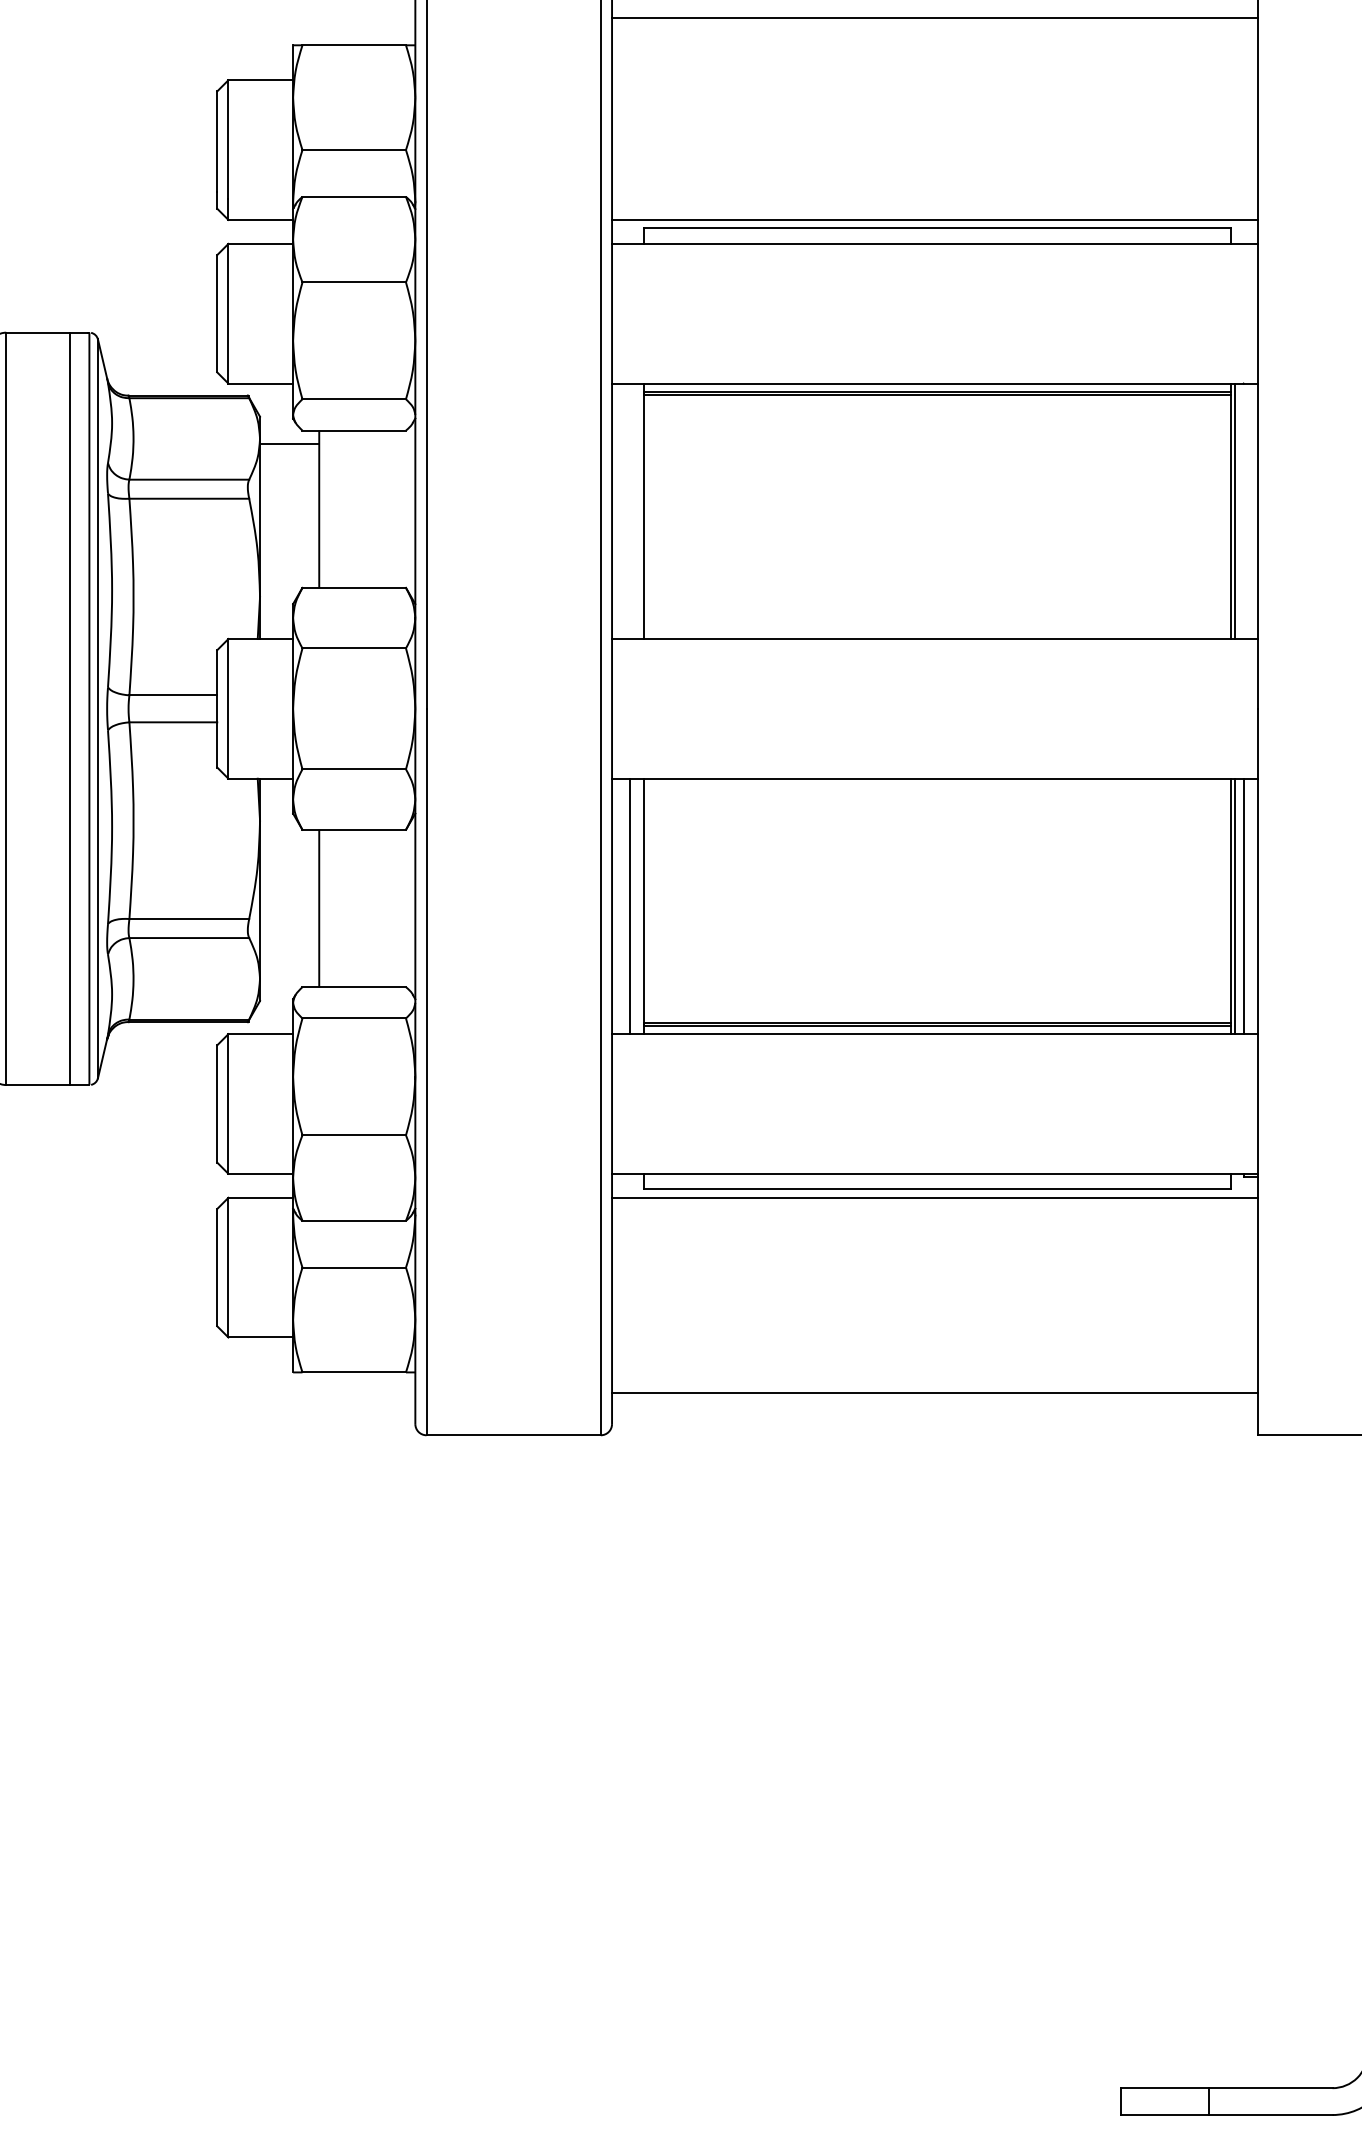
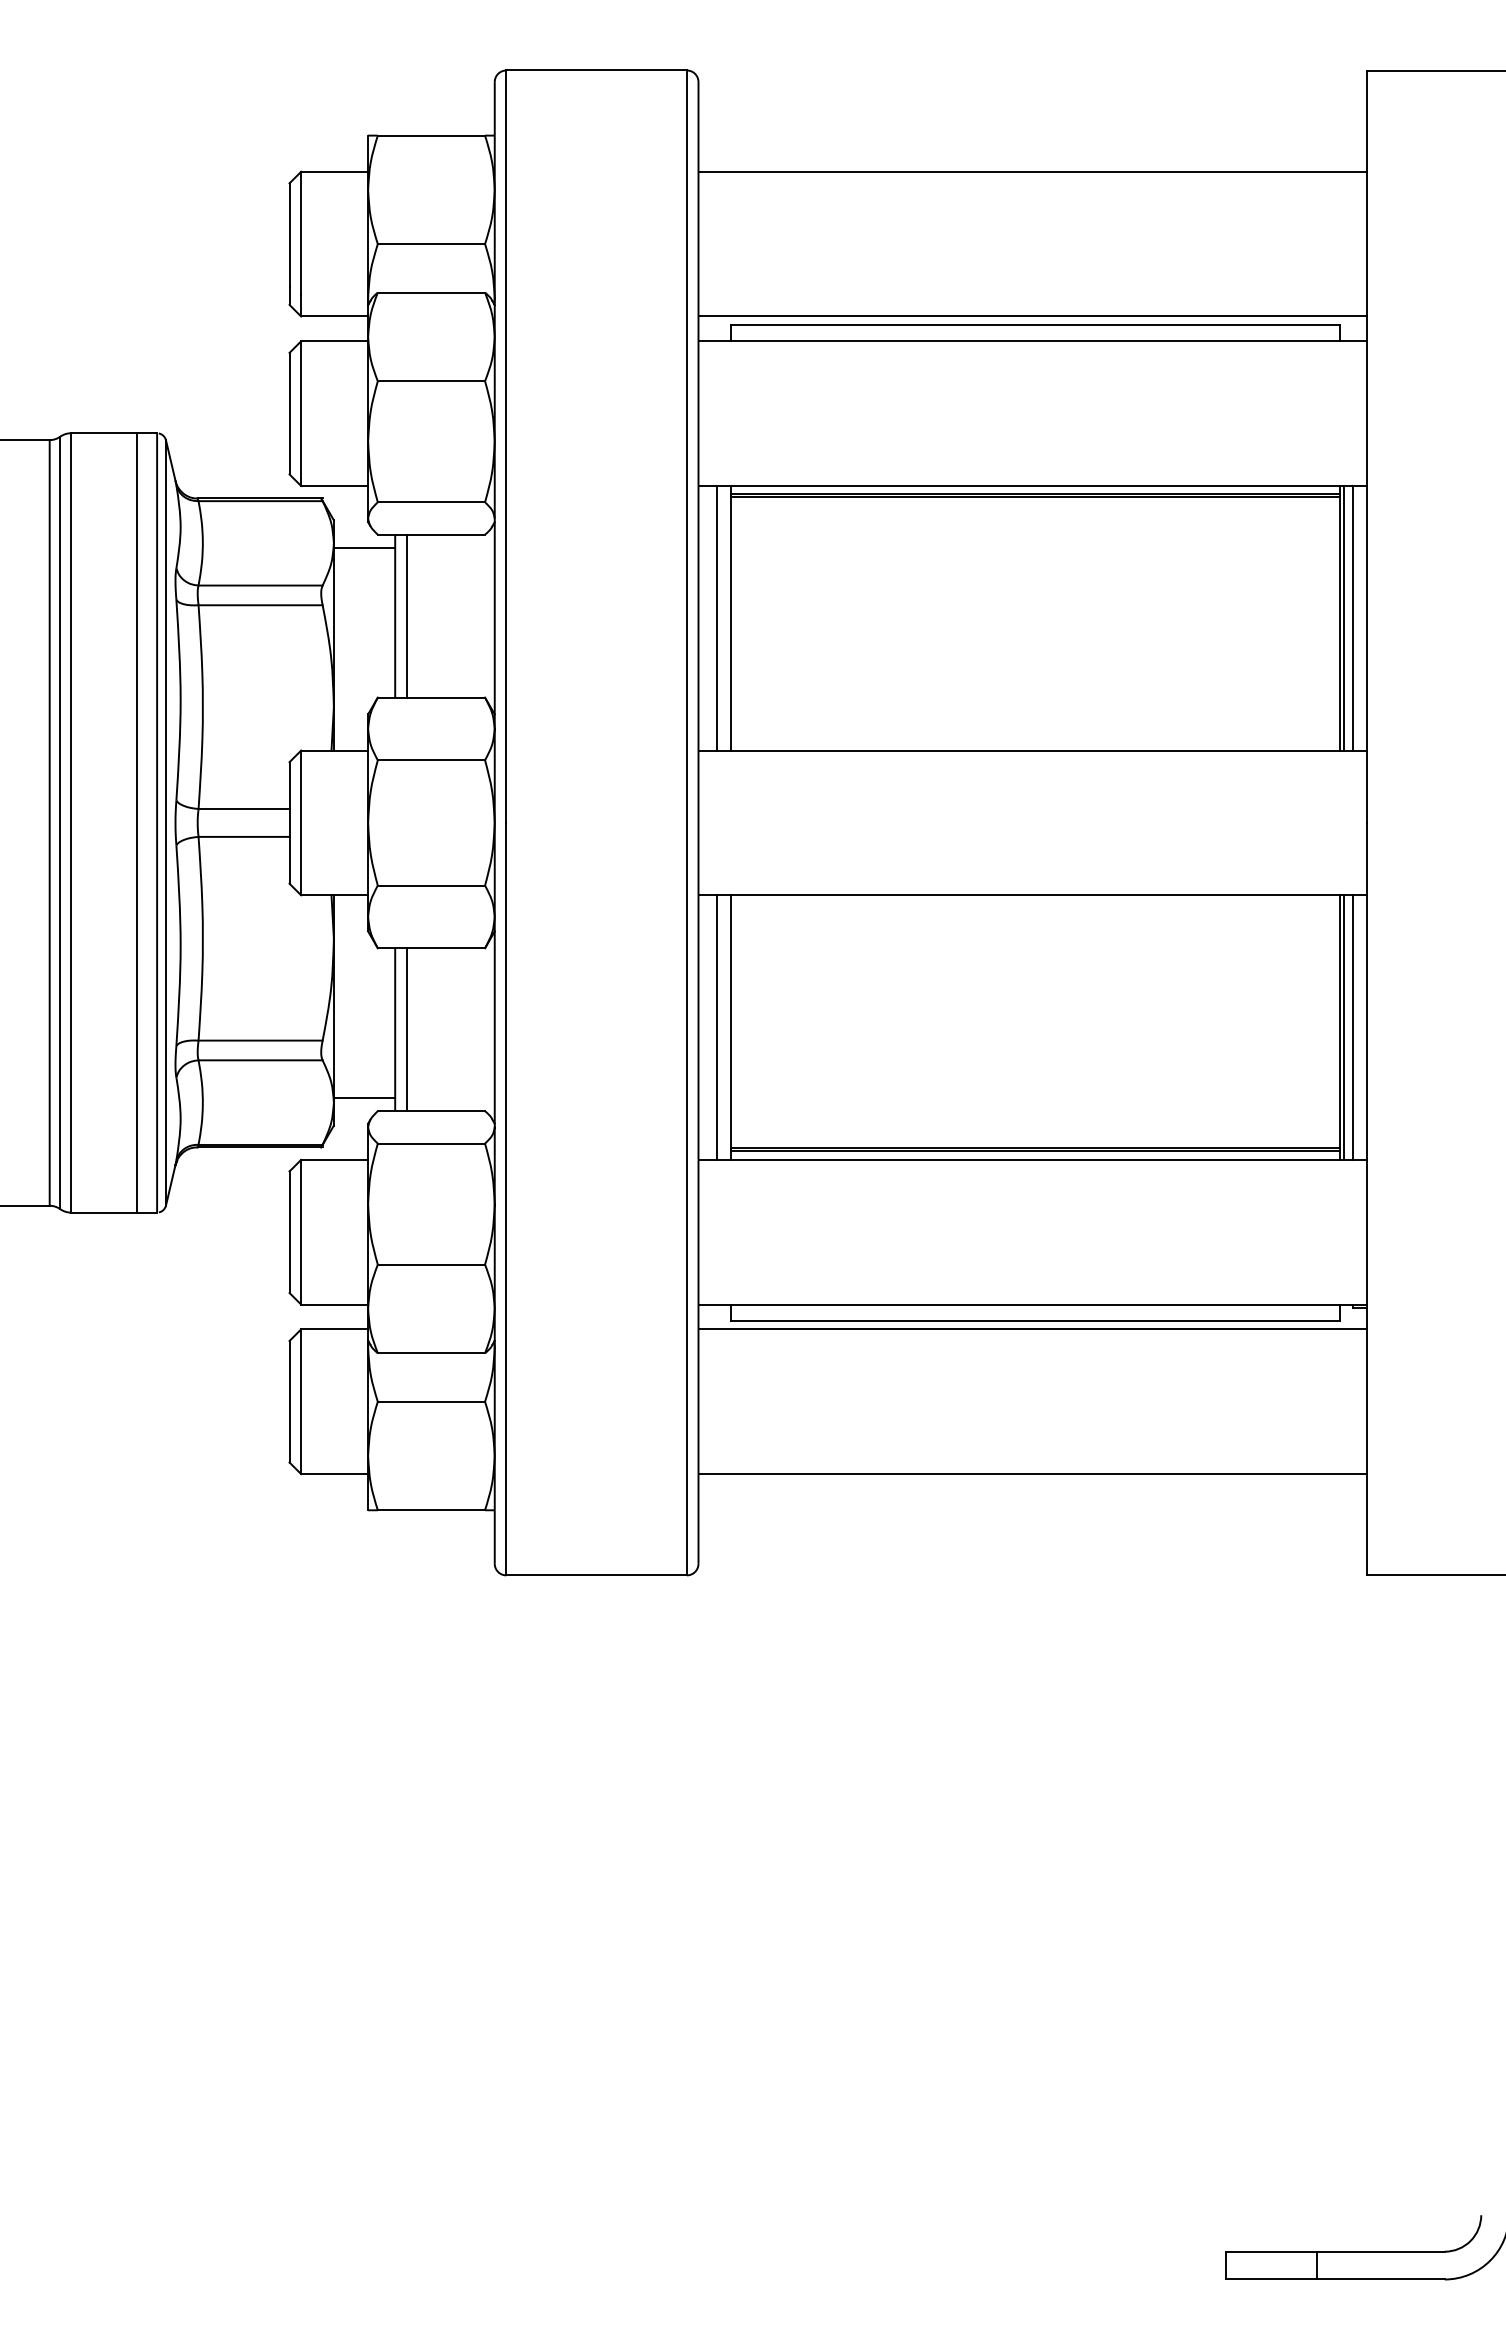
line: (934, 18) -> (1032, 171), moved
line: (330, 508) -> (406, 615), added
line: (629, 511) -> (716, 618), added
line: (1243, 511) -> (1352, 618), added
line: (330, 908) -> (406, 1029), added
line: (289, 973) -> (364, 1097), added
line: (934, 1392) -> (1032, 1474), moved

